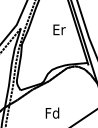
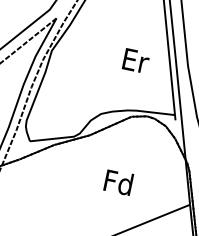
text: (59, 29) -> (136, 60), moved
text: (52, 112) -> (118, 181), moved

